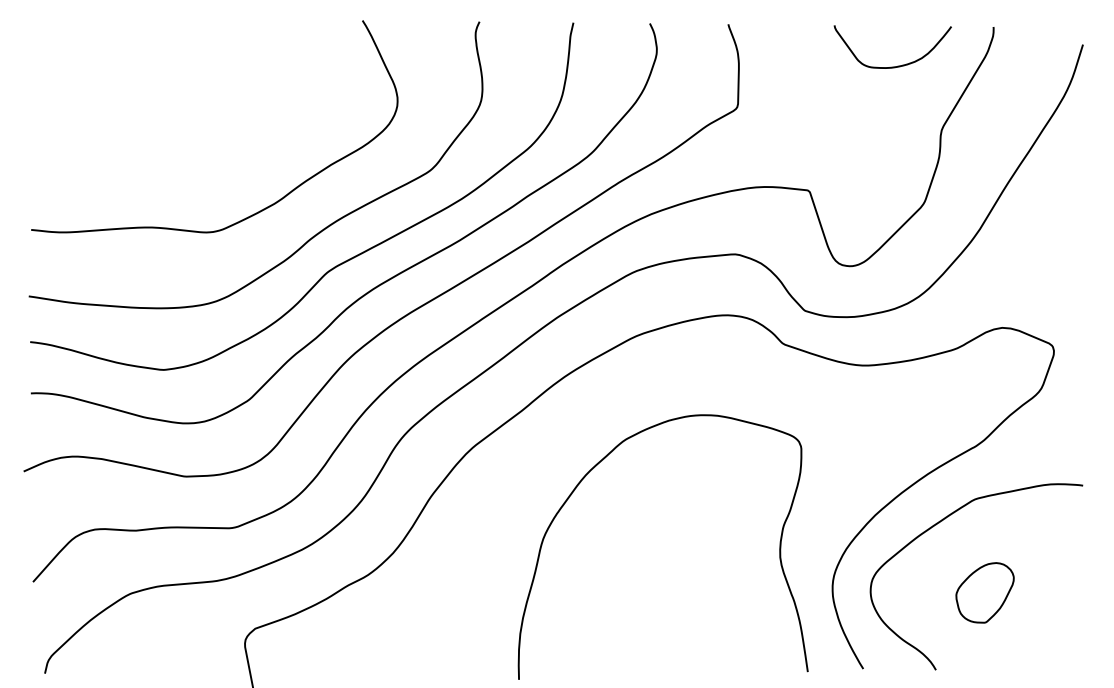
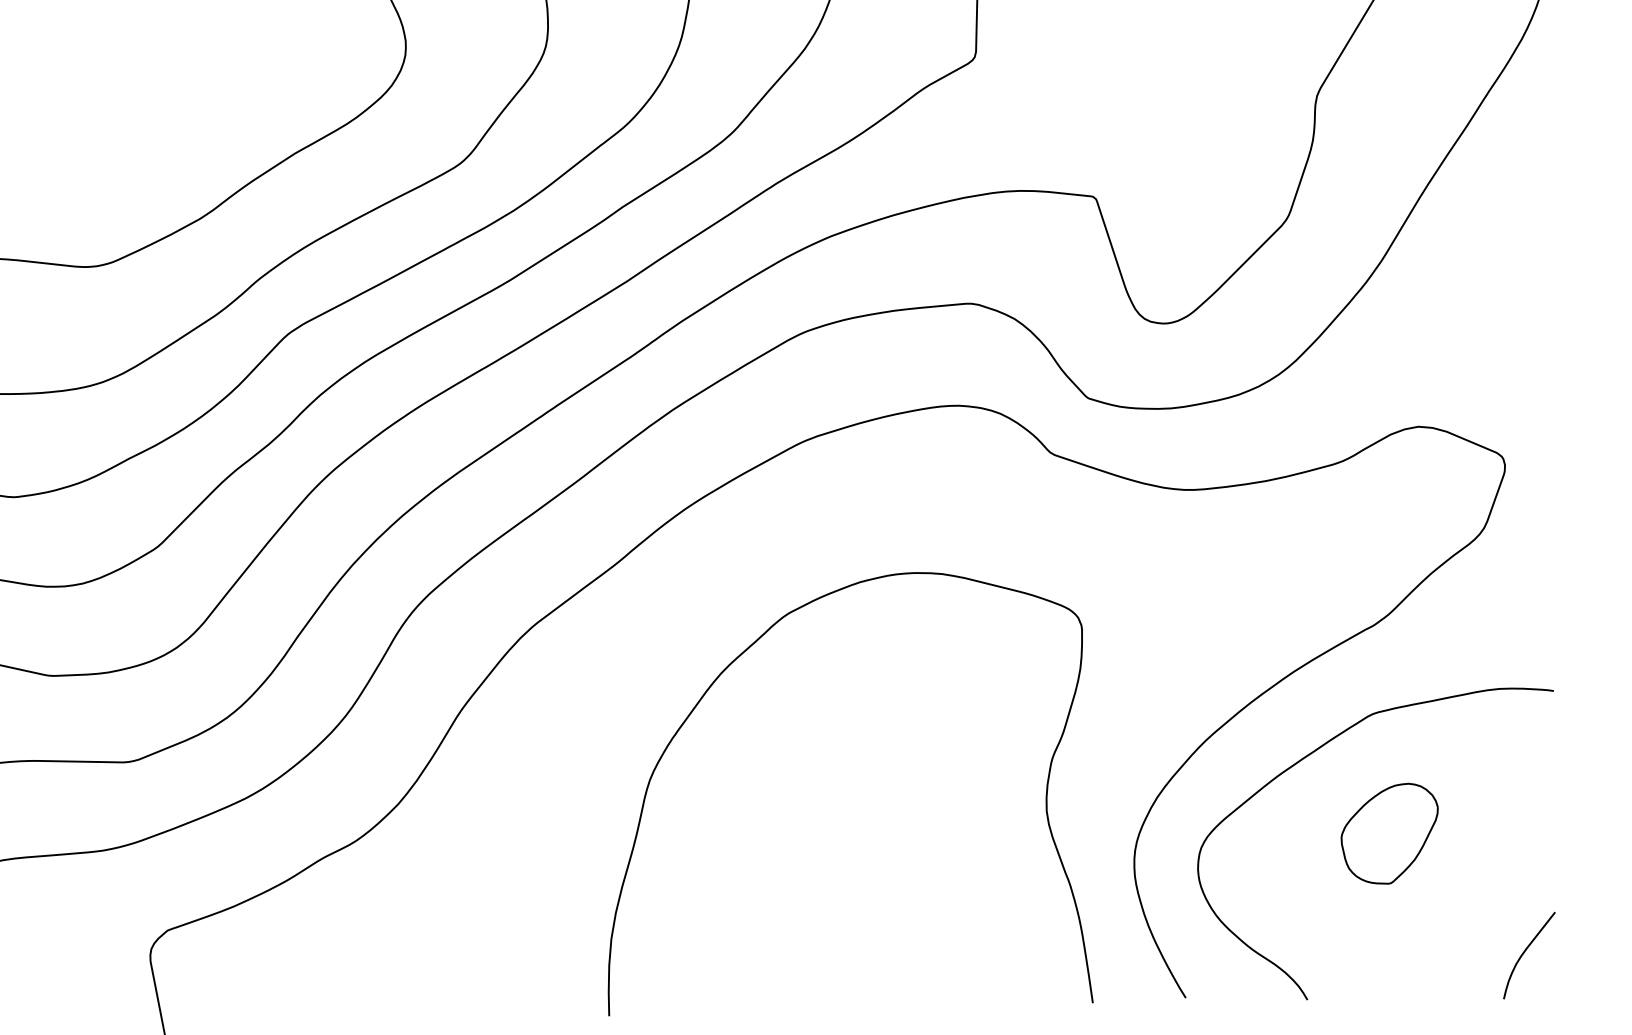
part: (984, 592) -> (1388, 833), moved
curve: (1066, 641) -> (1526, 951), added

